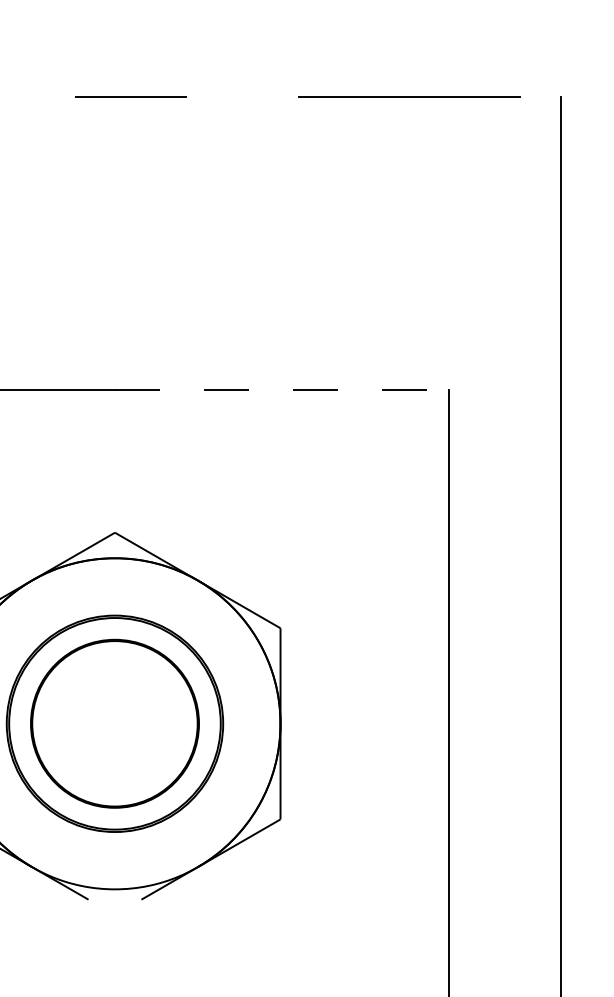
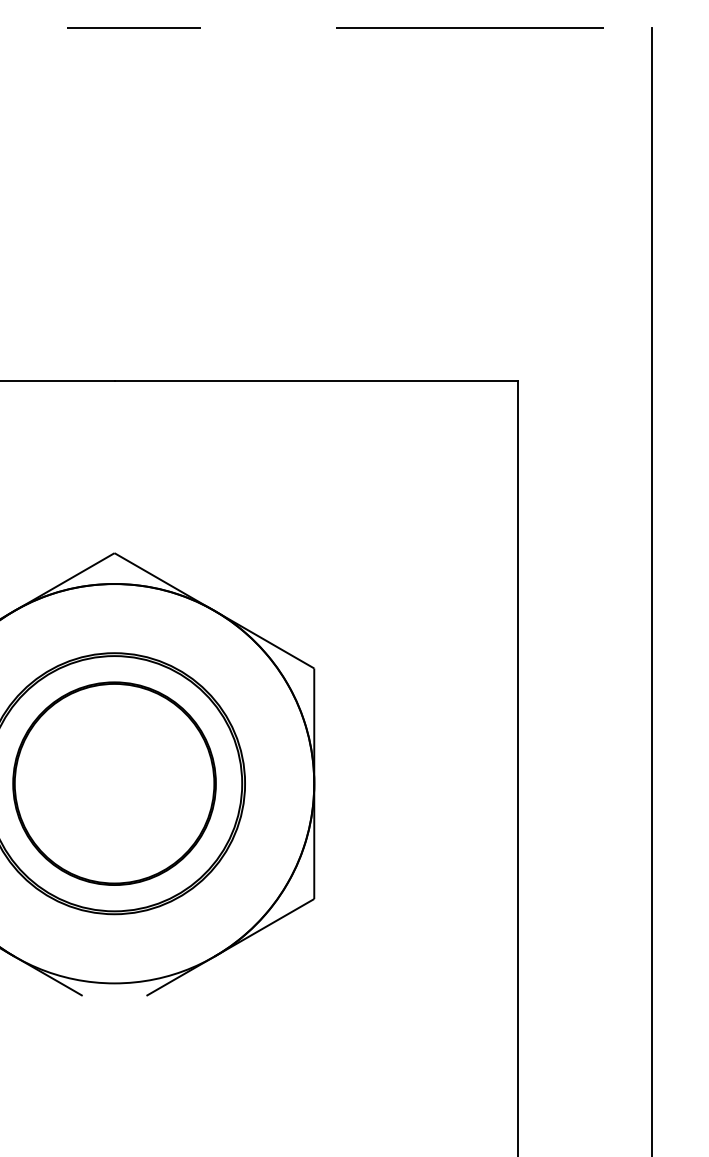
line: (282, 389) -> (316, 380), dashed -> solid

